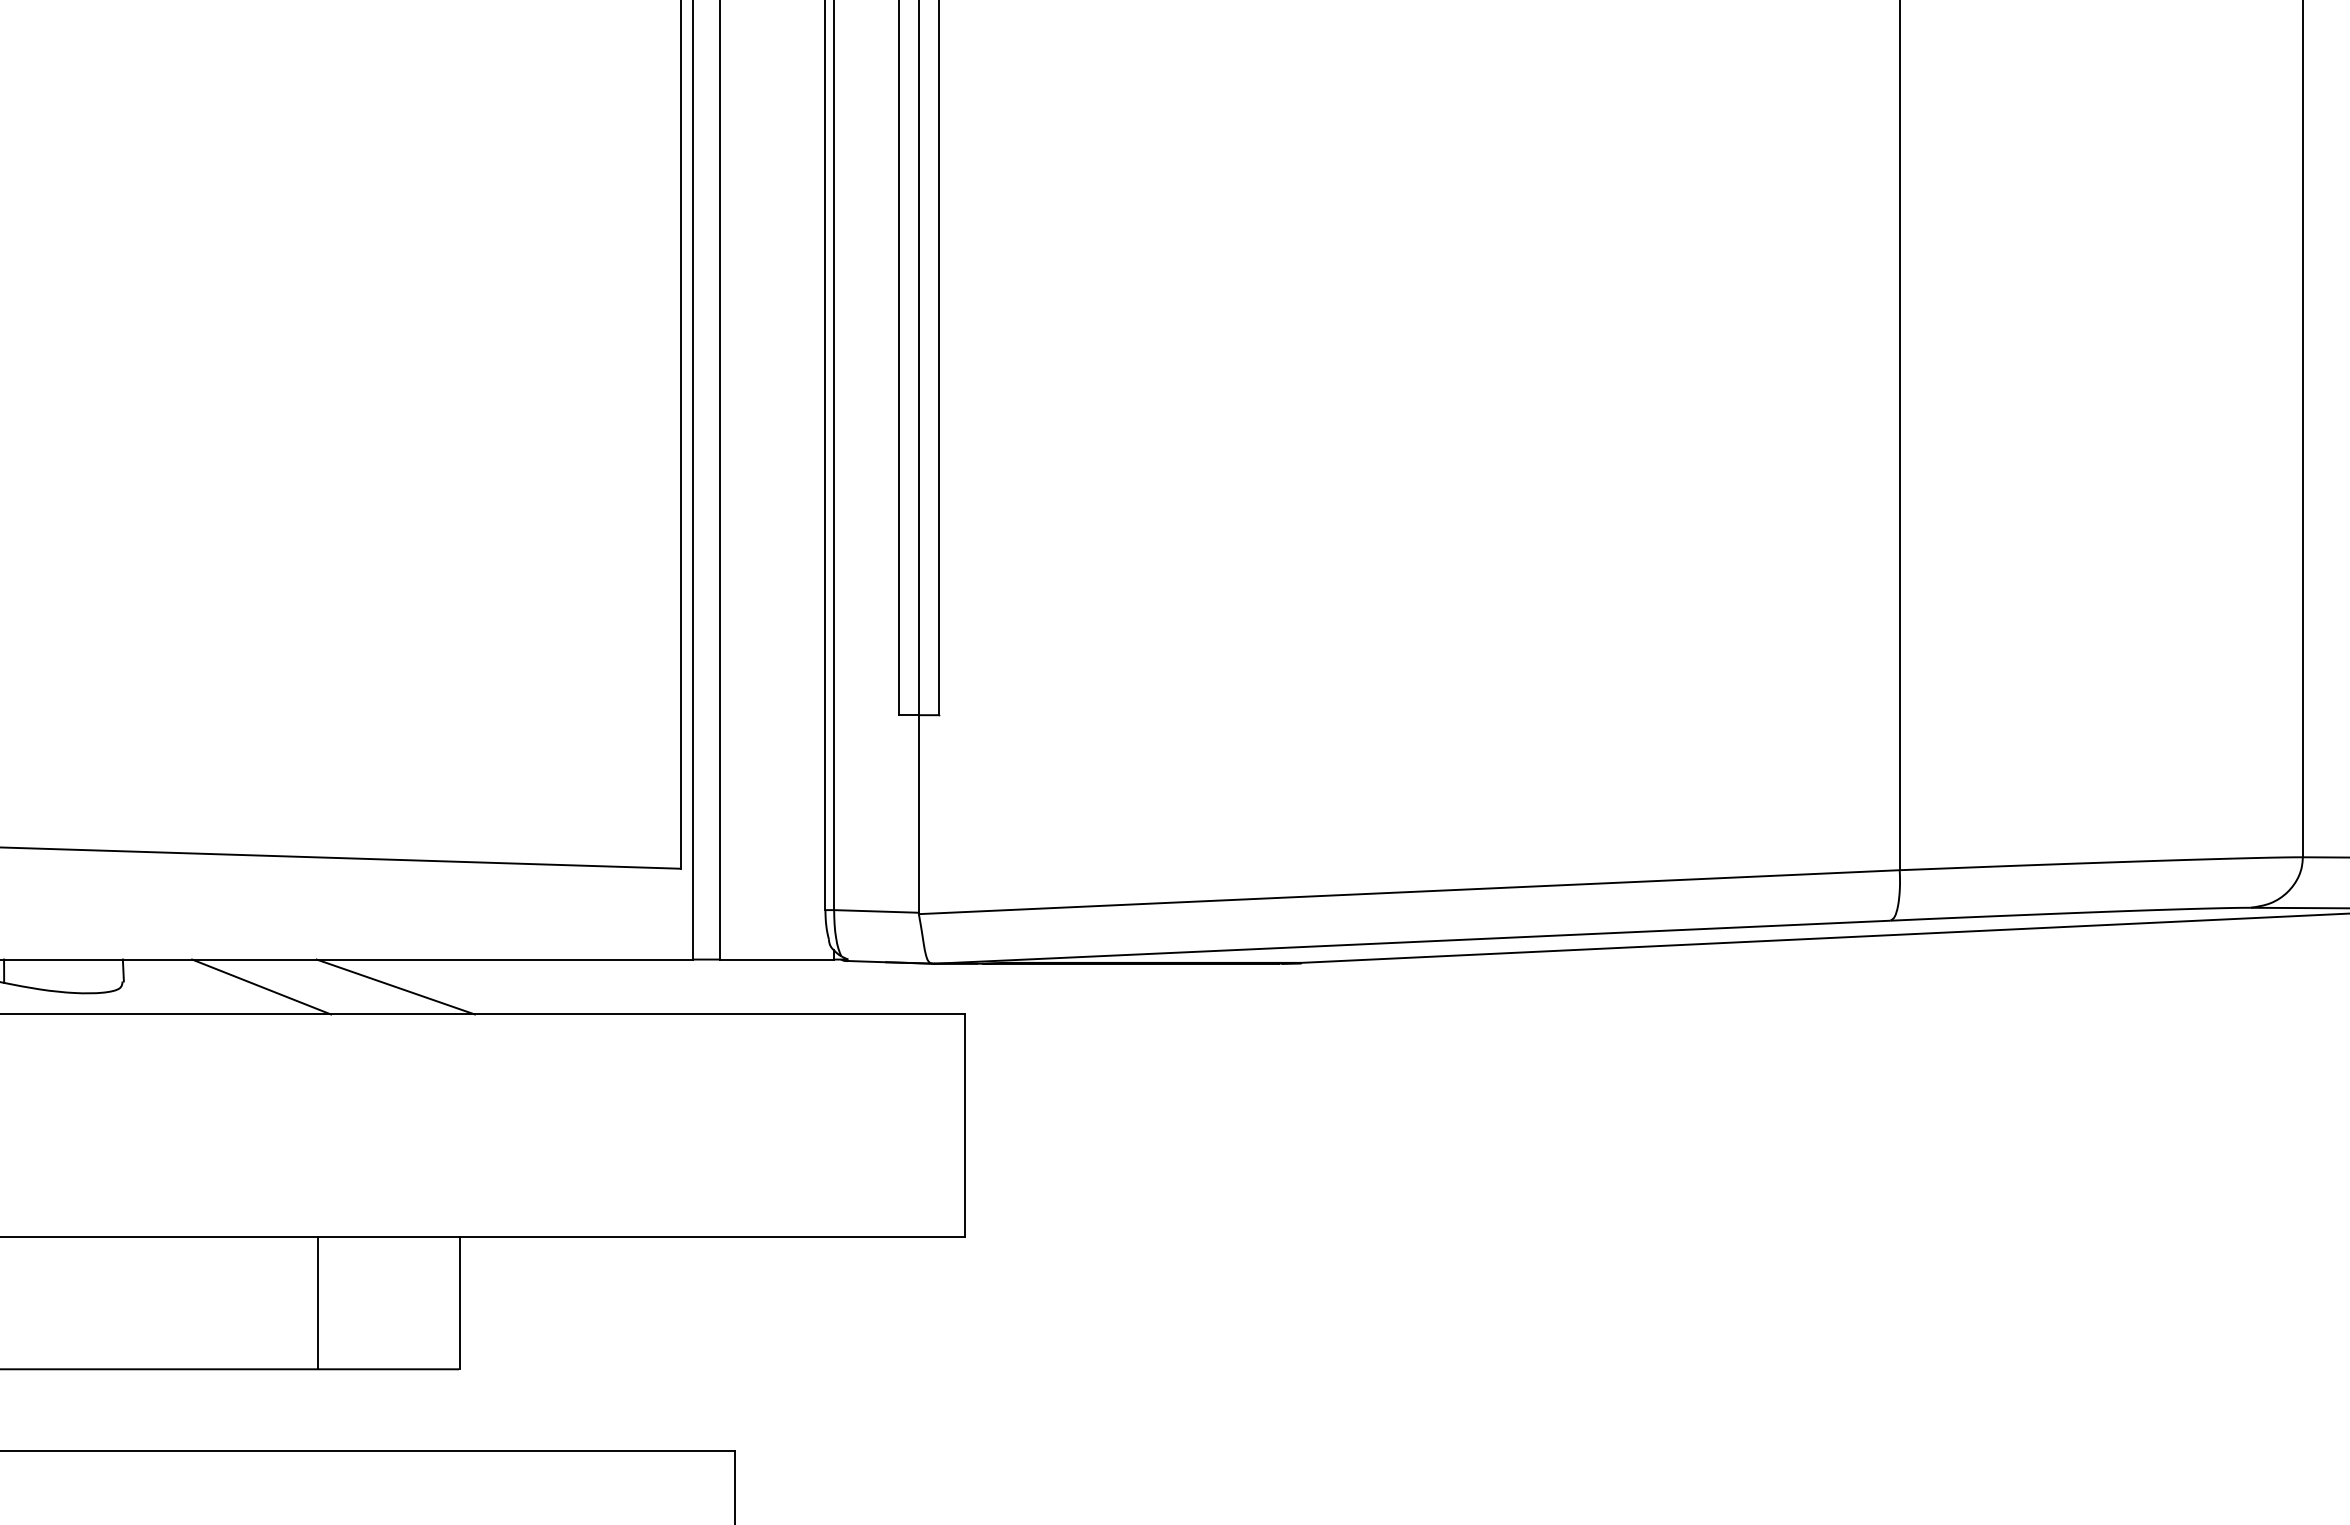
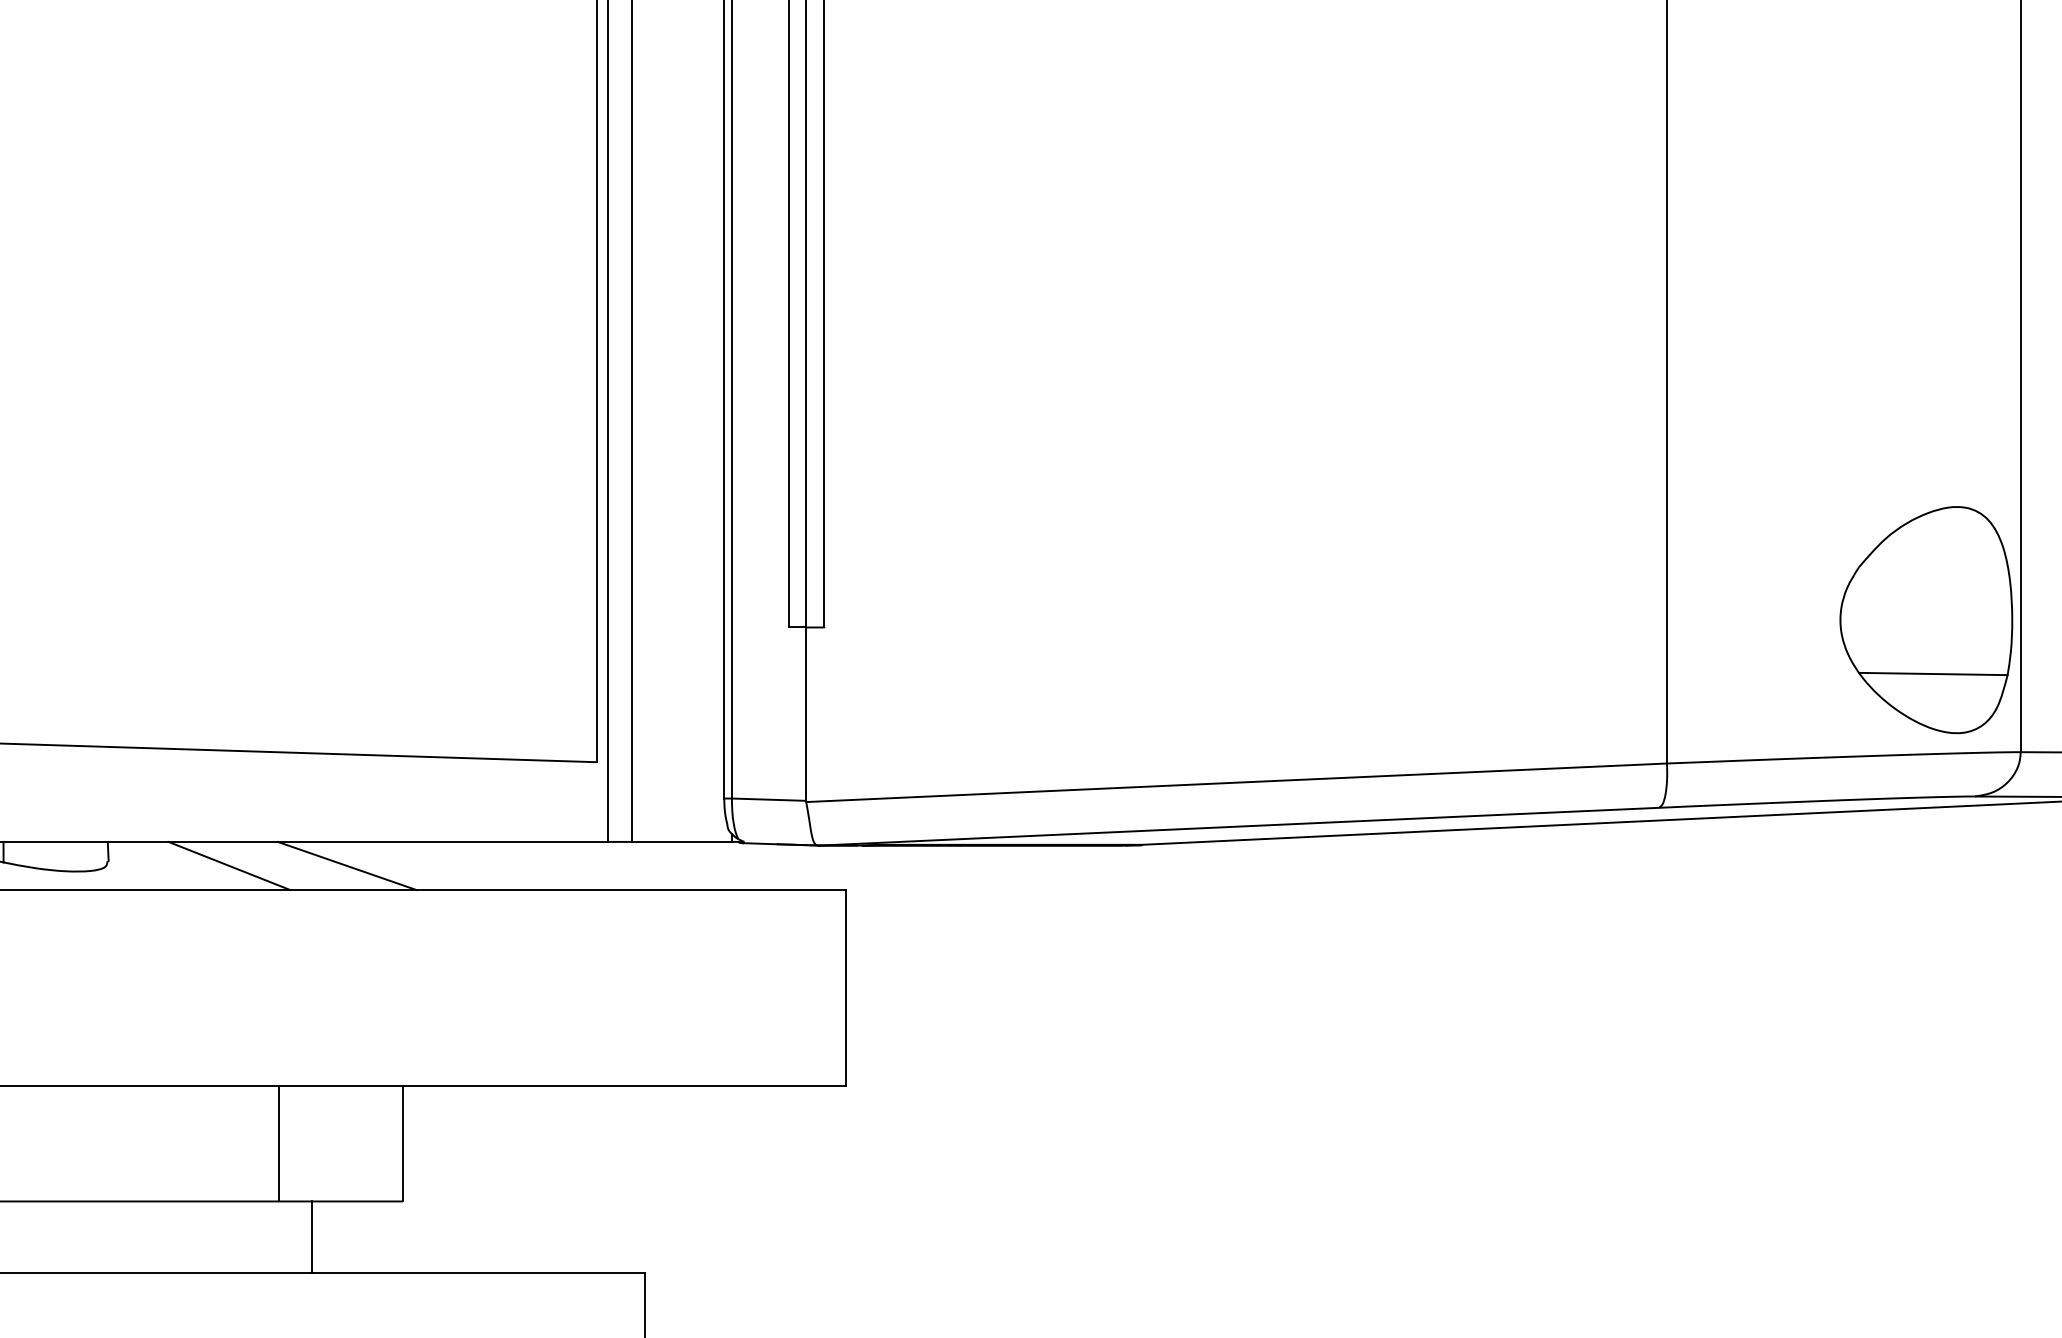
part: (2195, 706) -> (1926, 619), added
line: (355, 1409) -> (311, 1236), added

